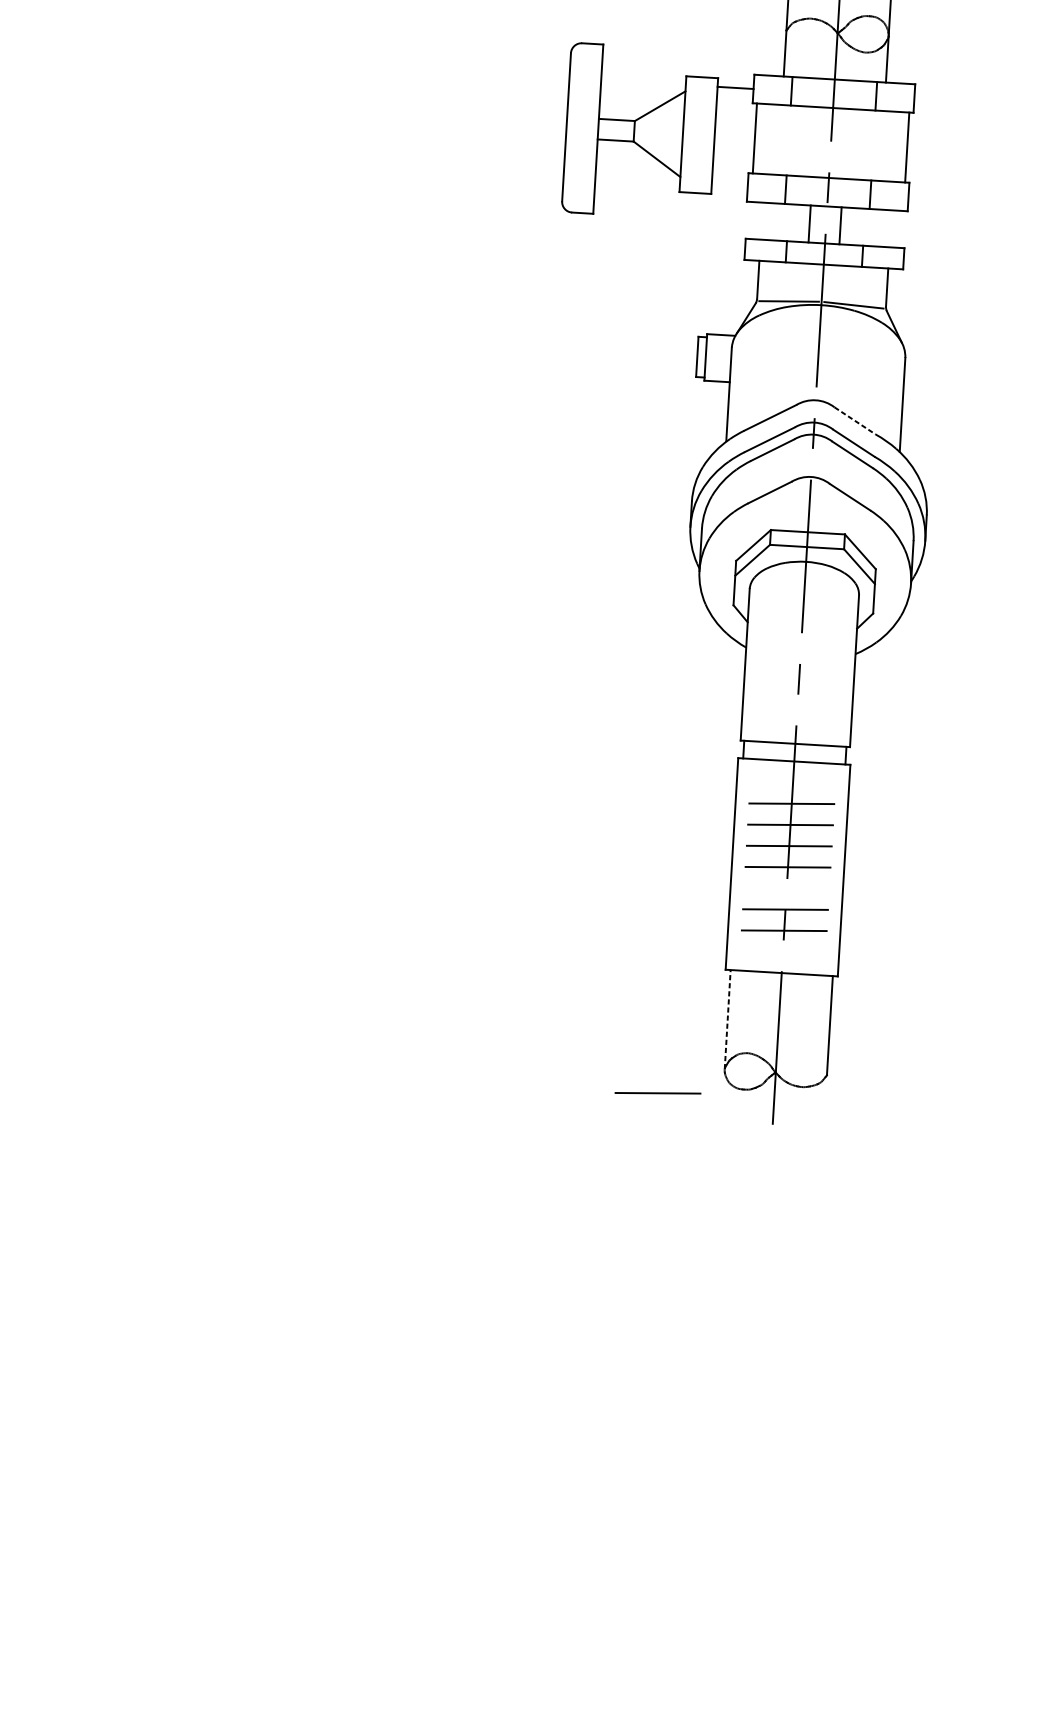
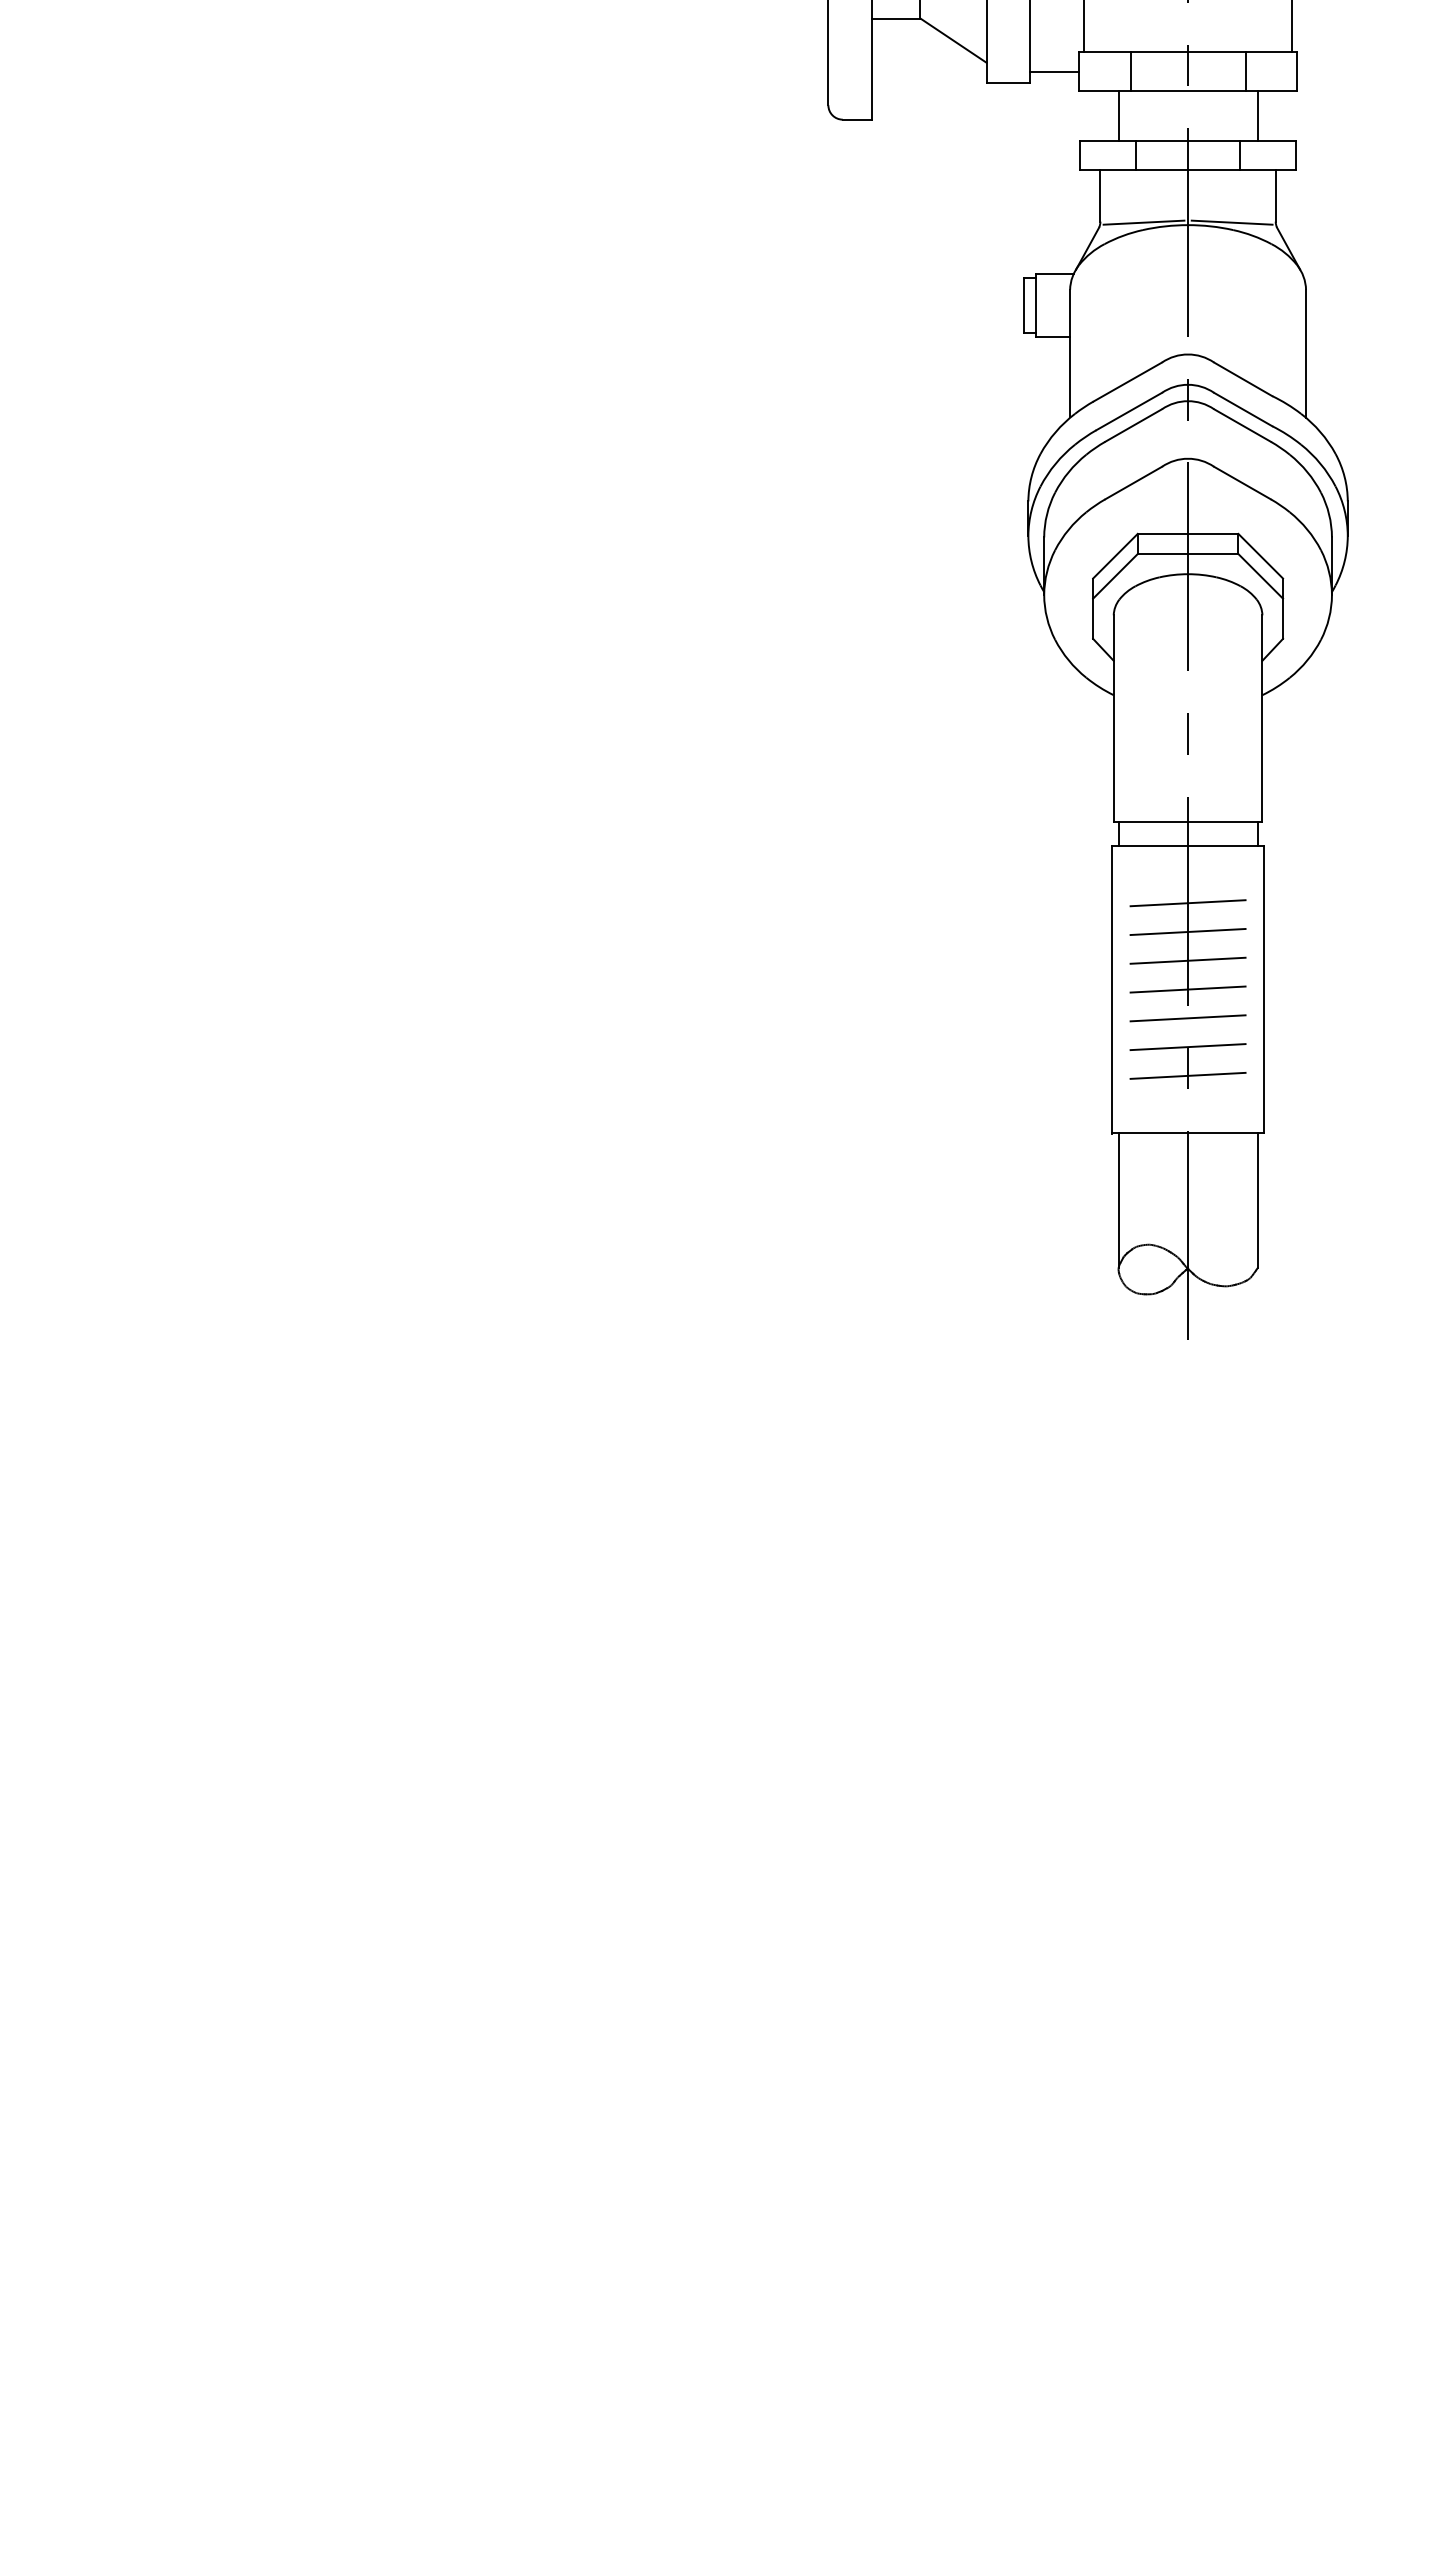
line: (729, 186) -> (1053, 71), added
line: (809, 223) -> (1118, 115), moved
line: (840, 225) -> (1257, 115), moved
line: (855, 421) -> (1243, 379), dashed -> solid
line: (727, 1019) -> (1118, 1200), dashed -> solid
line: (657, 1093) -> (1187, 1018), moved

